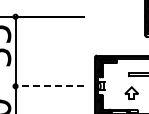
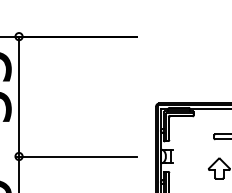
line: (48, 86) -> (75, 156), dashed -> solid

